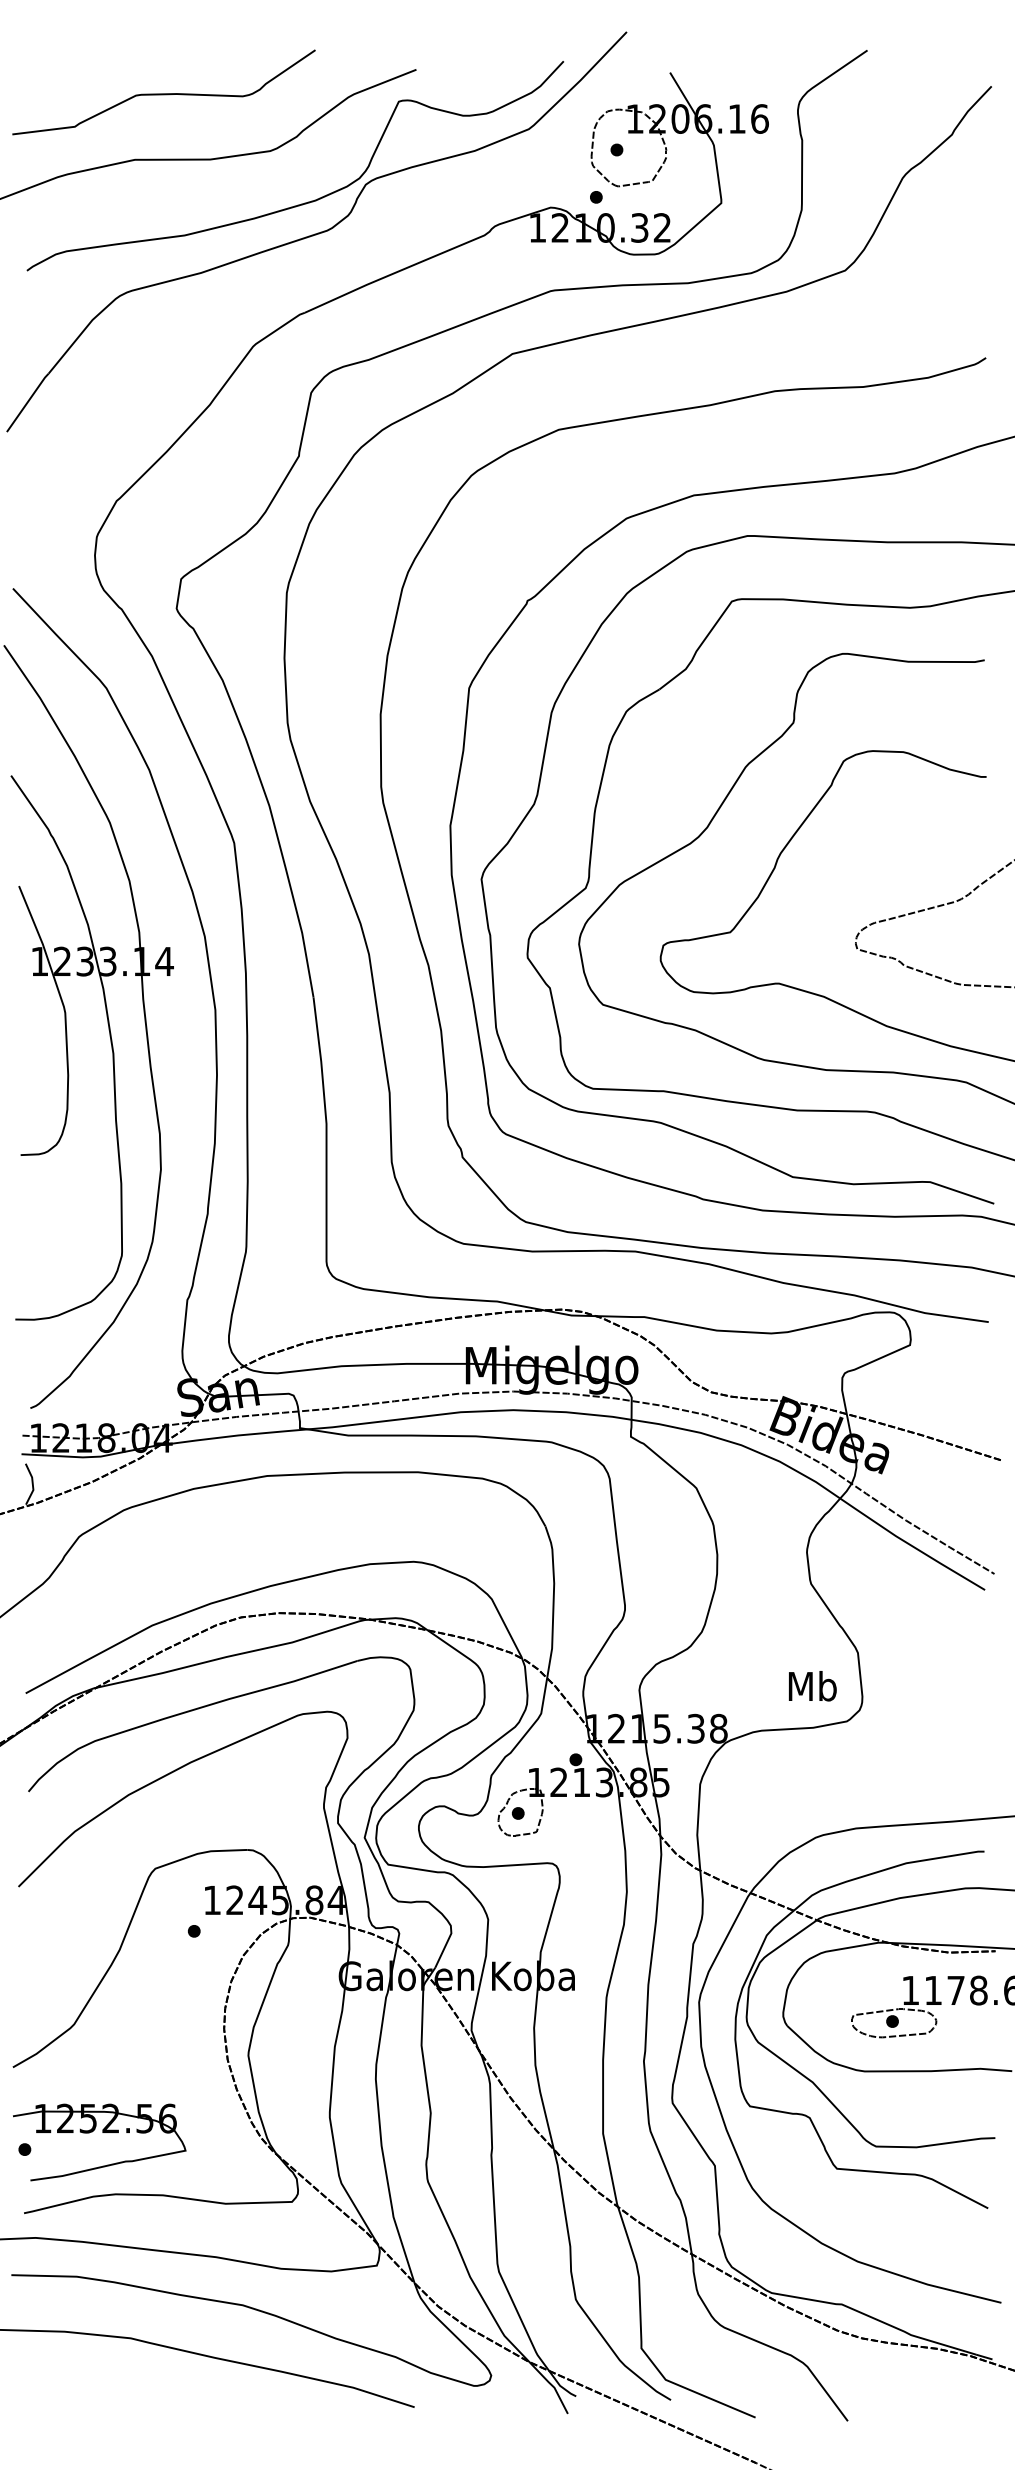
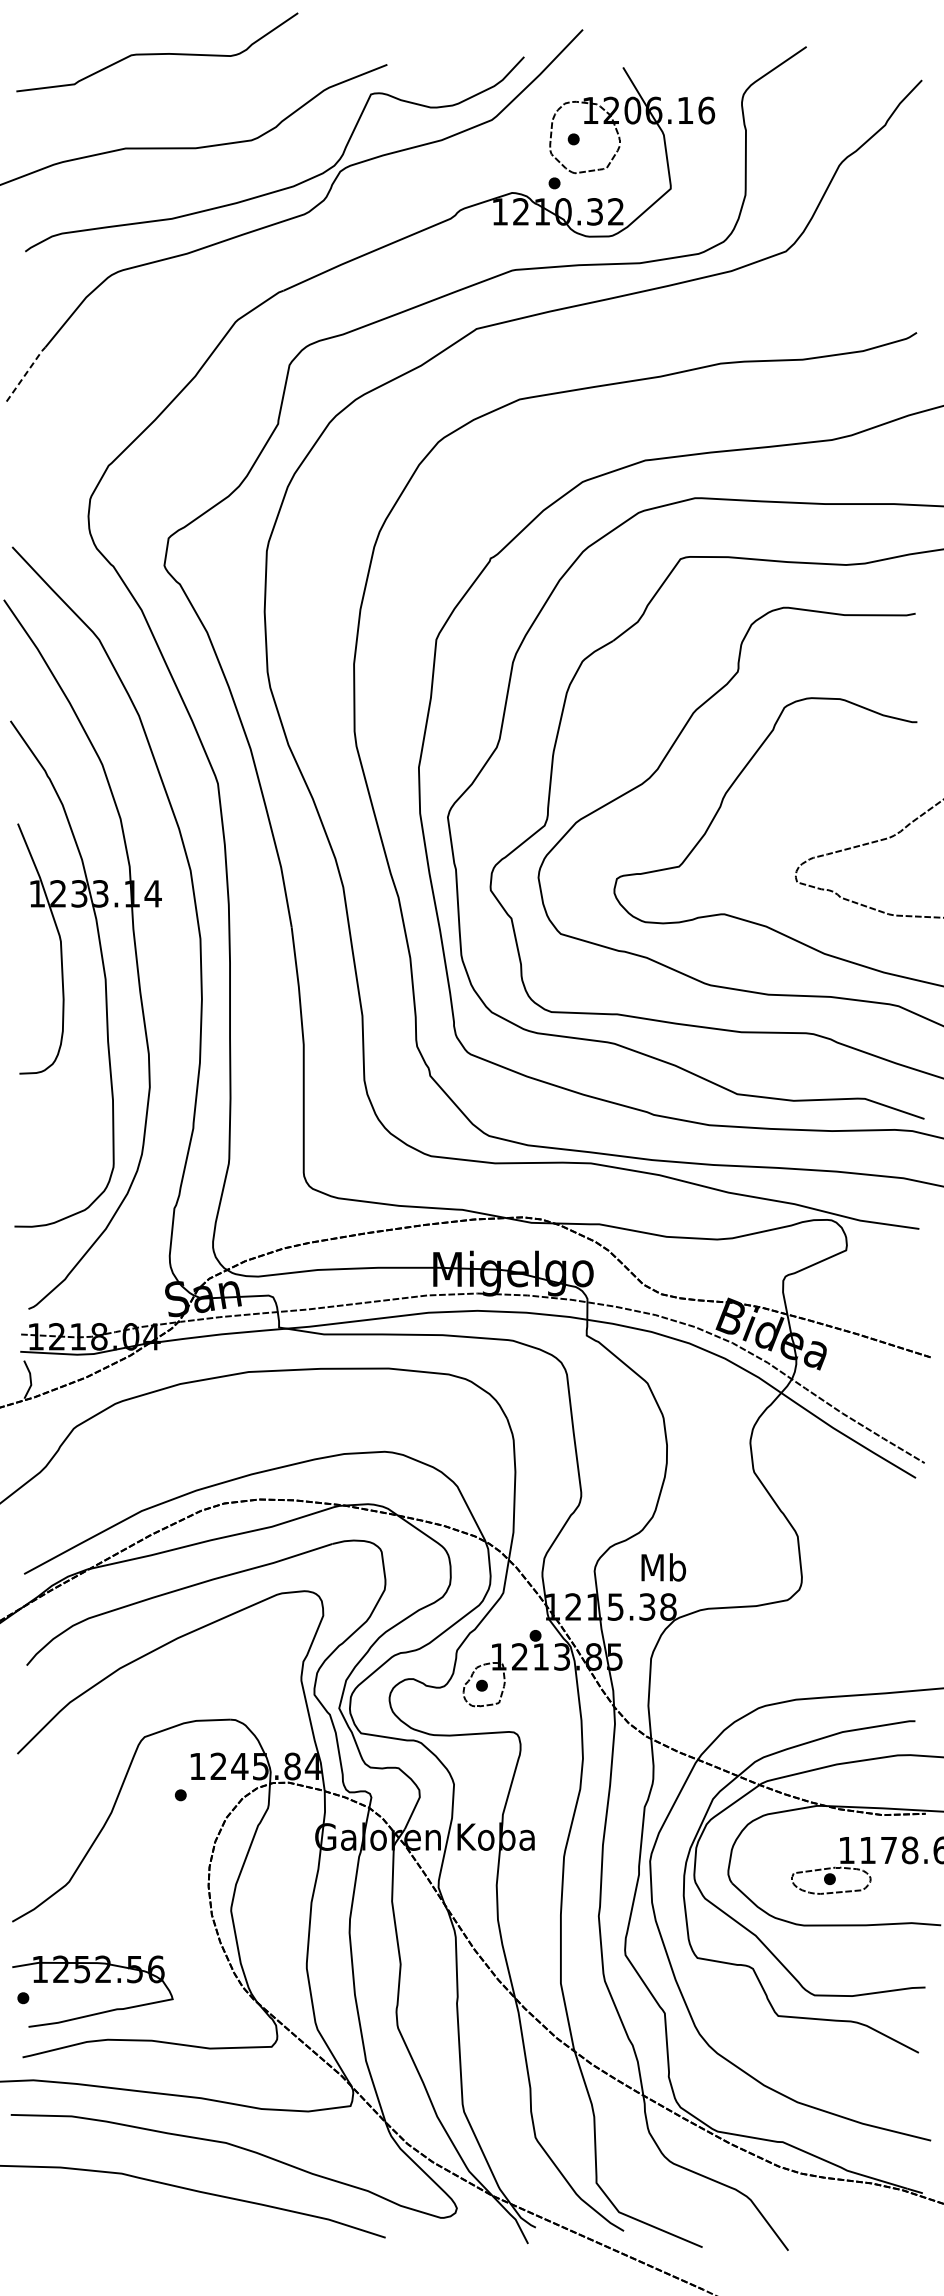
curve: (163, 93) -> (156, 53), moved
line: (27, 402) -> (25, 374), solid -> dashed
text: (812, 1686) -> (663, 1567), moved

